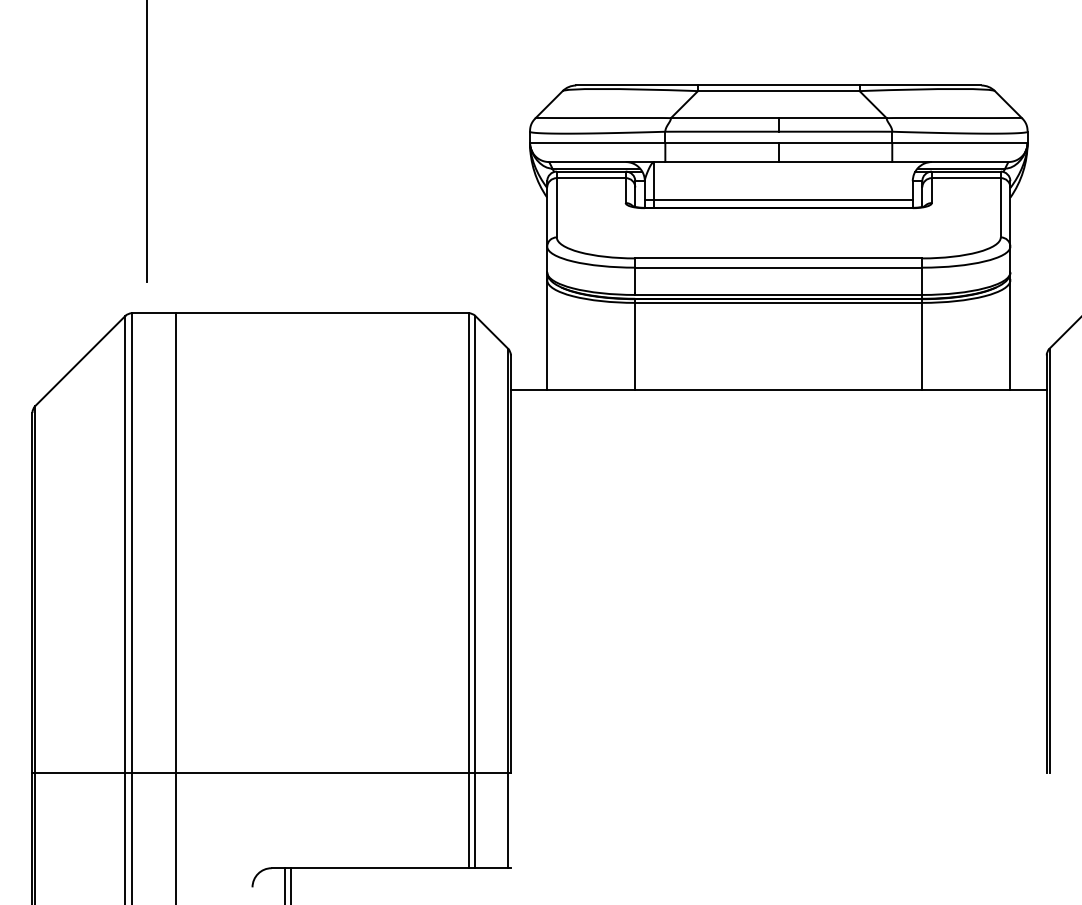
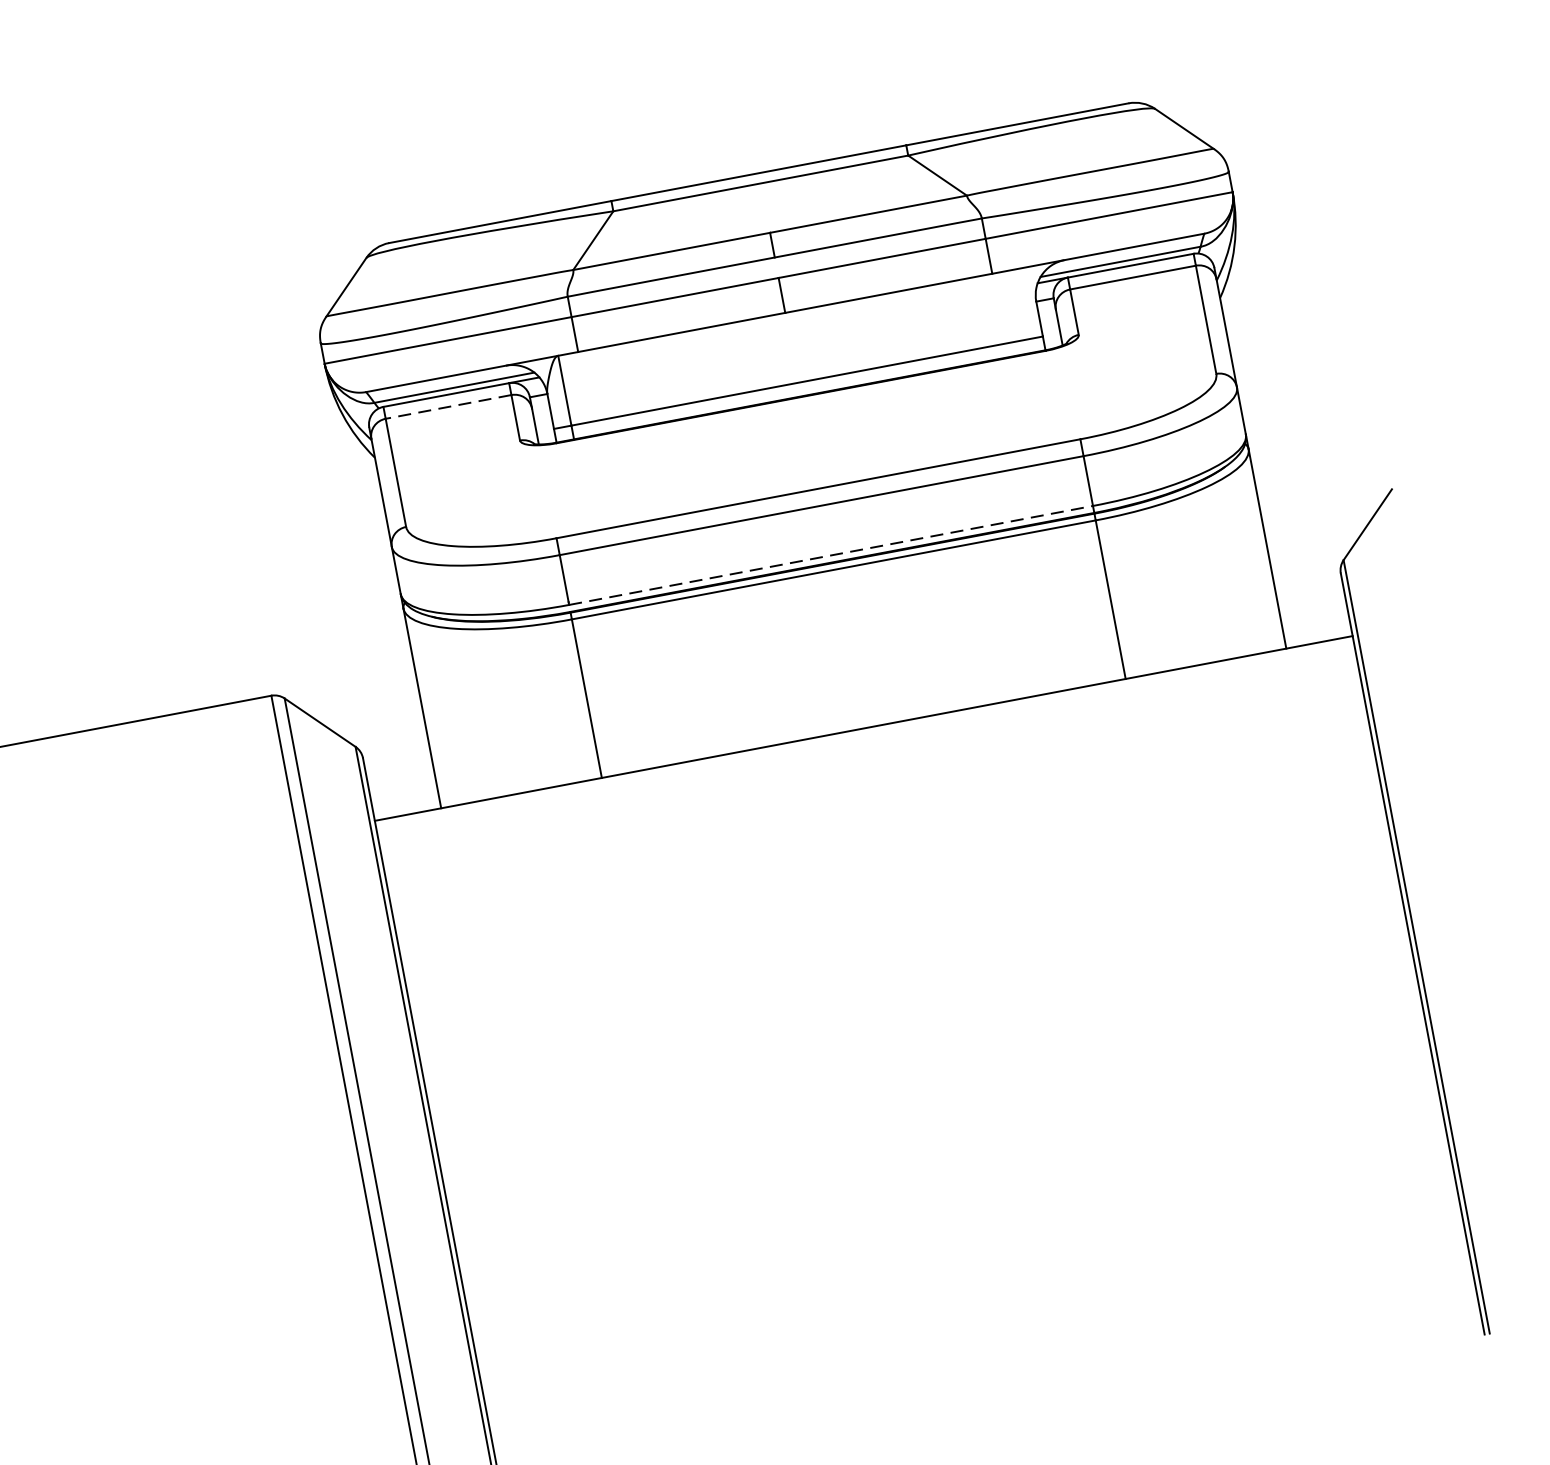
line: (590, 178) -> (447, 407), solid -> dashed
line: (778, 294) -> (830, 554), solid -> dashed

